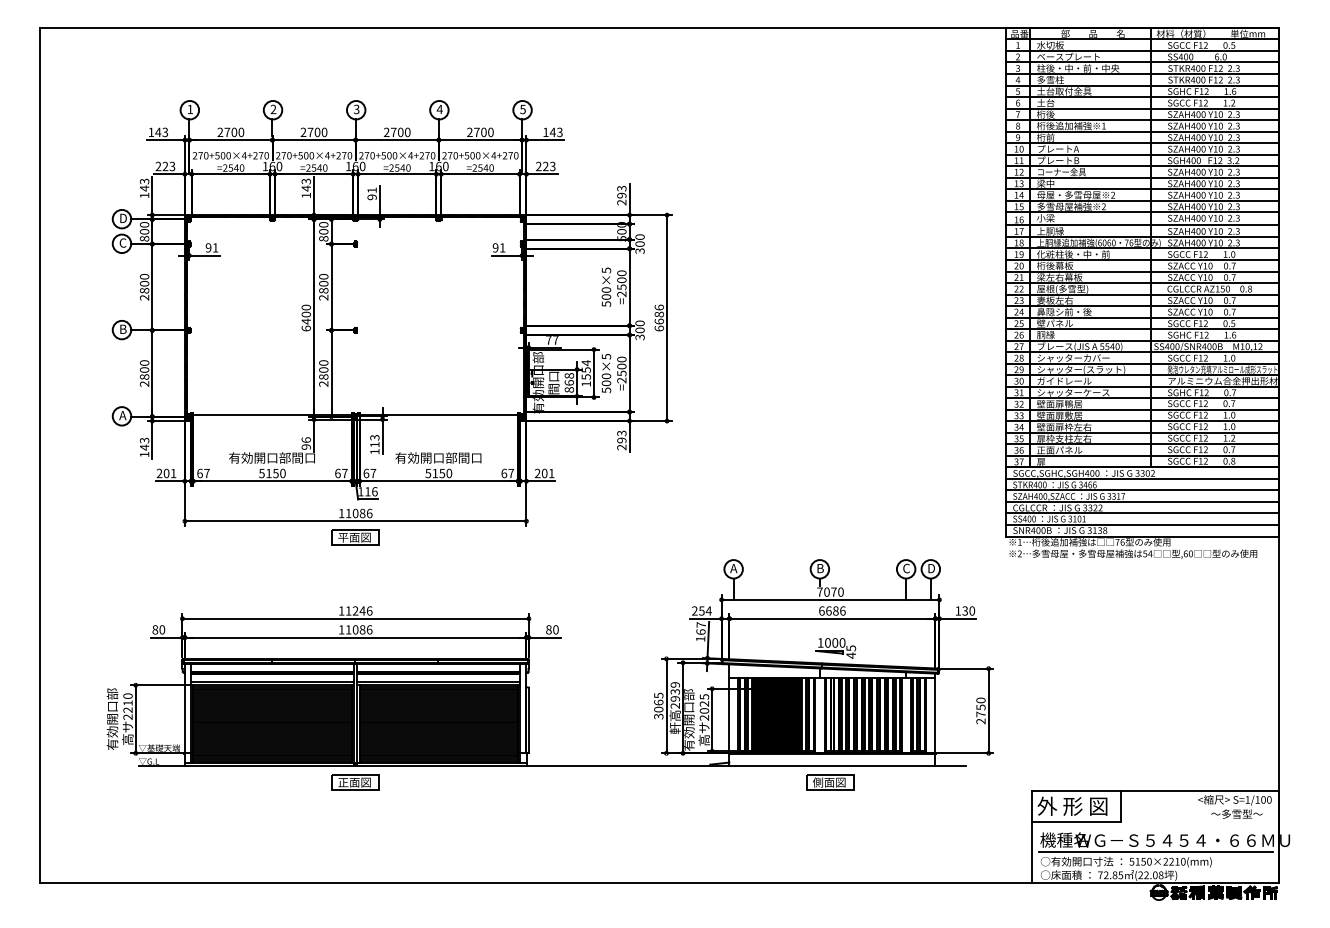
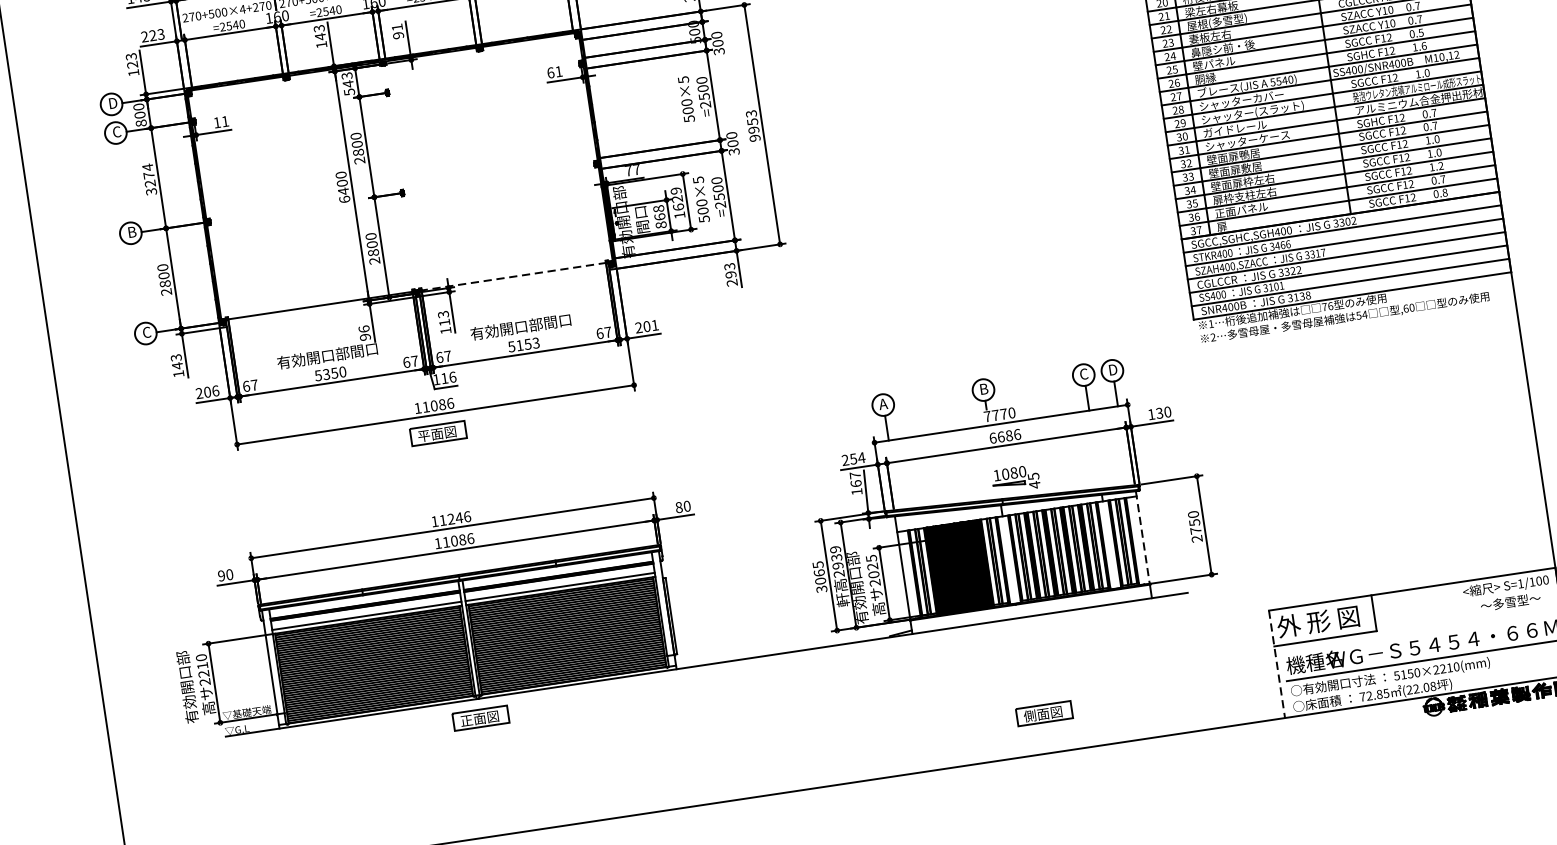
text: (144, 188) -> (132, 64), 143 -> 123
text: (323, 231) -> (347, 83), 800 -> 543
text: (208, 247) -> (217, 122), 91 -> 11
text: (495, 247) -> (550, 72), 91 -> 61
text: (144, 286) -> (149, 178), 2800 -> 3274
text: (659, 317) -> (753, 125), 6686 -> 9953
text: (585, 369) -> (676, 198), 1554 -> 1629
line: (438, 414) -> (513, 276), solid -> dashed
text: (122, 415) -> (146, 332), A -> C
text: (173, 473) -> (215, 391), 201 -> 206
text: (268, 473) -> (326, 374), 5150 -> 5350
text: (449, 473) -> (536, 343), 5150 -> 5153
text: (826, 591) -> (995, 414), 7070 -> 7770
text: (155, 629) -> (221, 575), 80 -> 90
text: (835, 643) -> (1014, 473), 1000 -> 1080
line: (935, 713) -> (1142, 537), solid -> dashed
part: (830, 782) -> (1044, 713), moved
line: (1032, 837) -> (1277, 664), solid -> dashed

